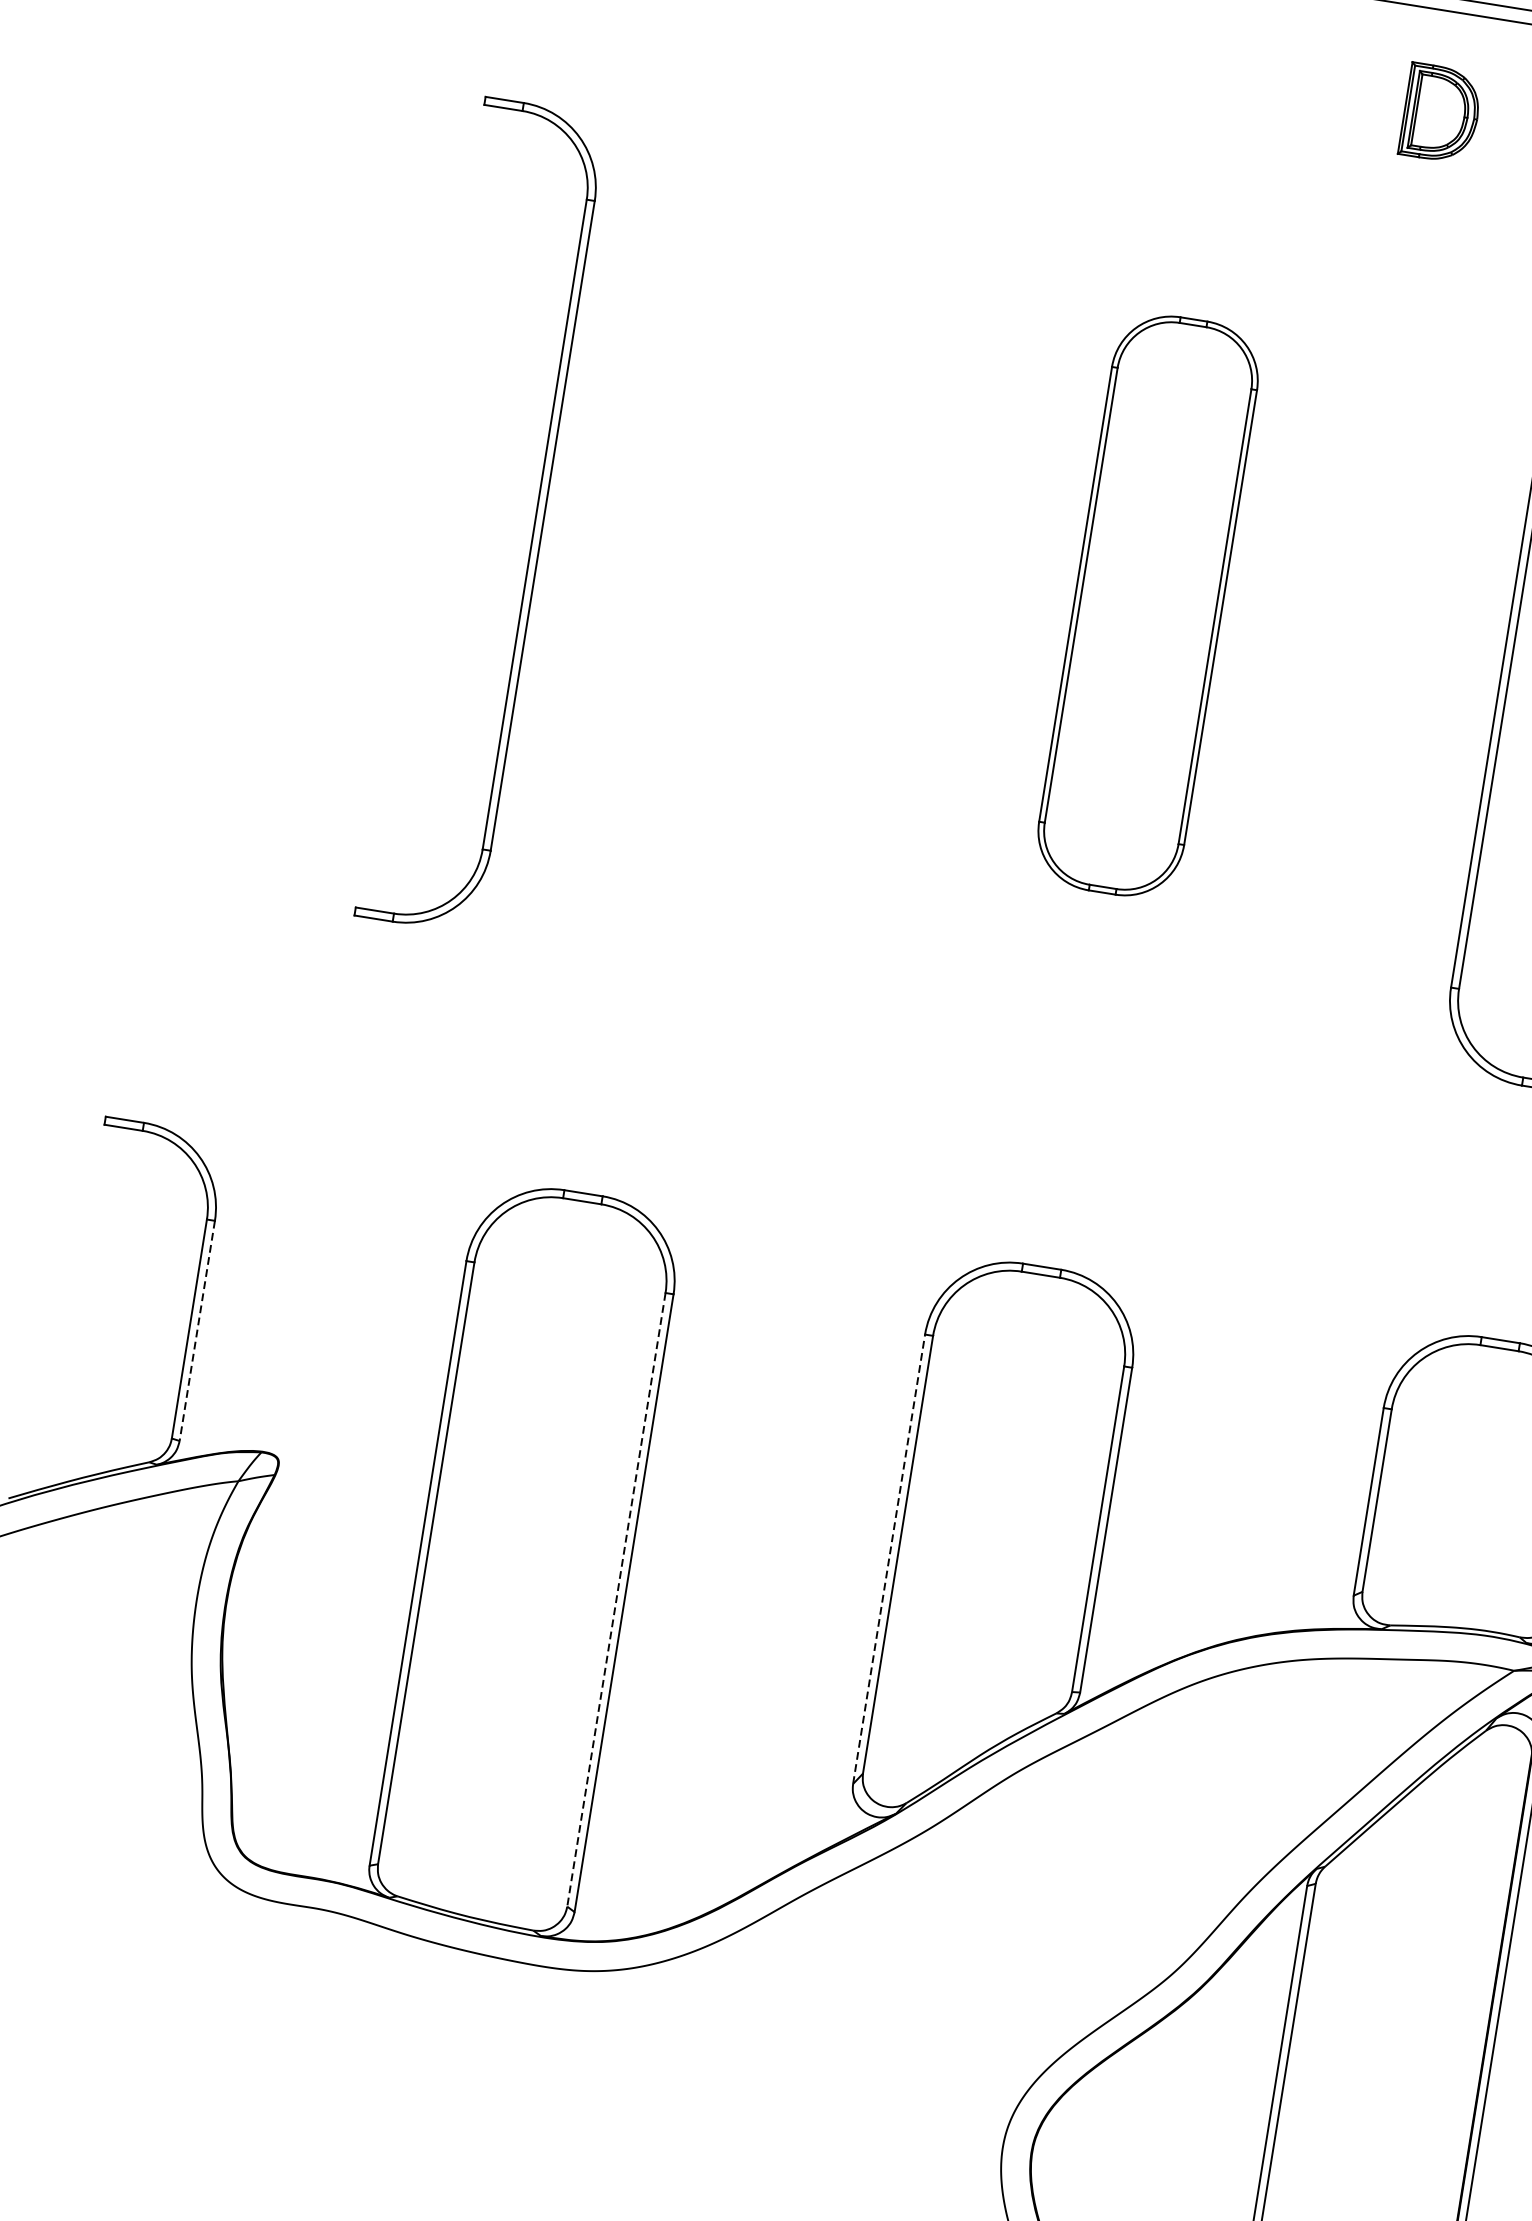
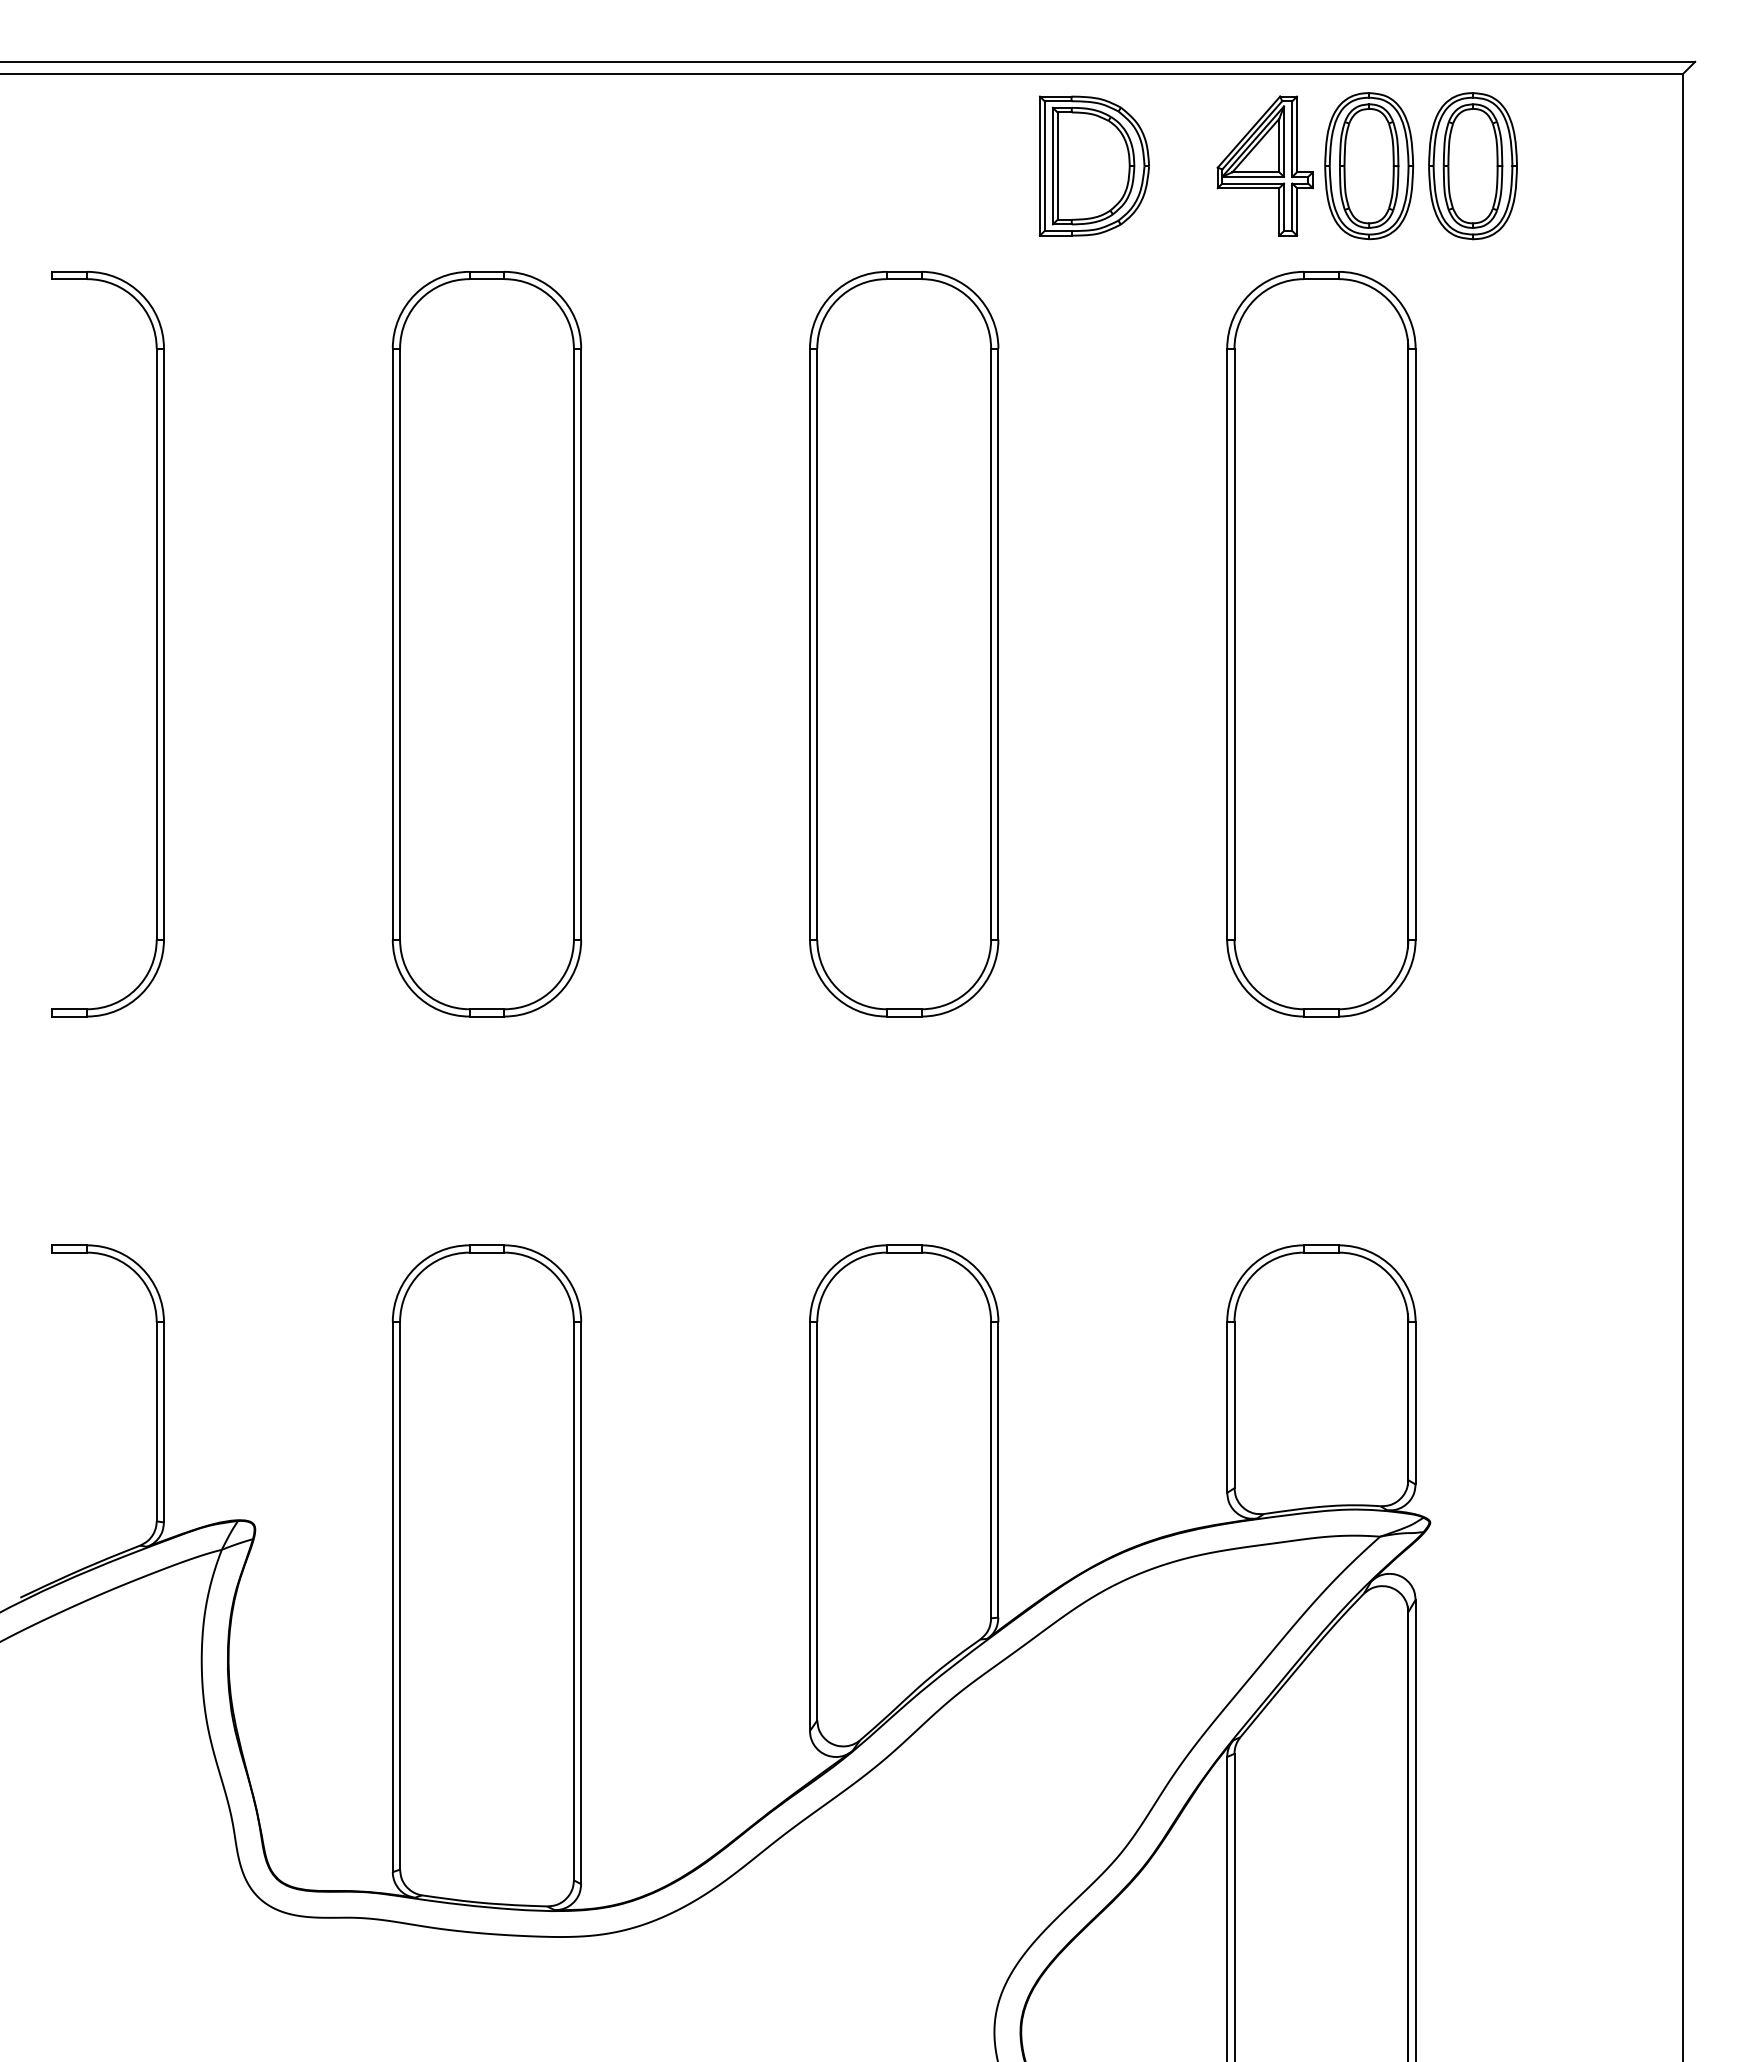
part: (1440, 112) -> (1093, 165), size x1.67
part: (534, 524) -> (156, 644), moved
part: (688, 532) -> (486, 644), added
part: (1148, 606) -> (904, 644), size x1.43
line: (196, 1331) -> (163, 1422), dashed -> solid
line: (889, 1559) -> (810, 1526), dashed -> solid
line: (615, 1600) -> (573, 1601), dashed -> solid

